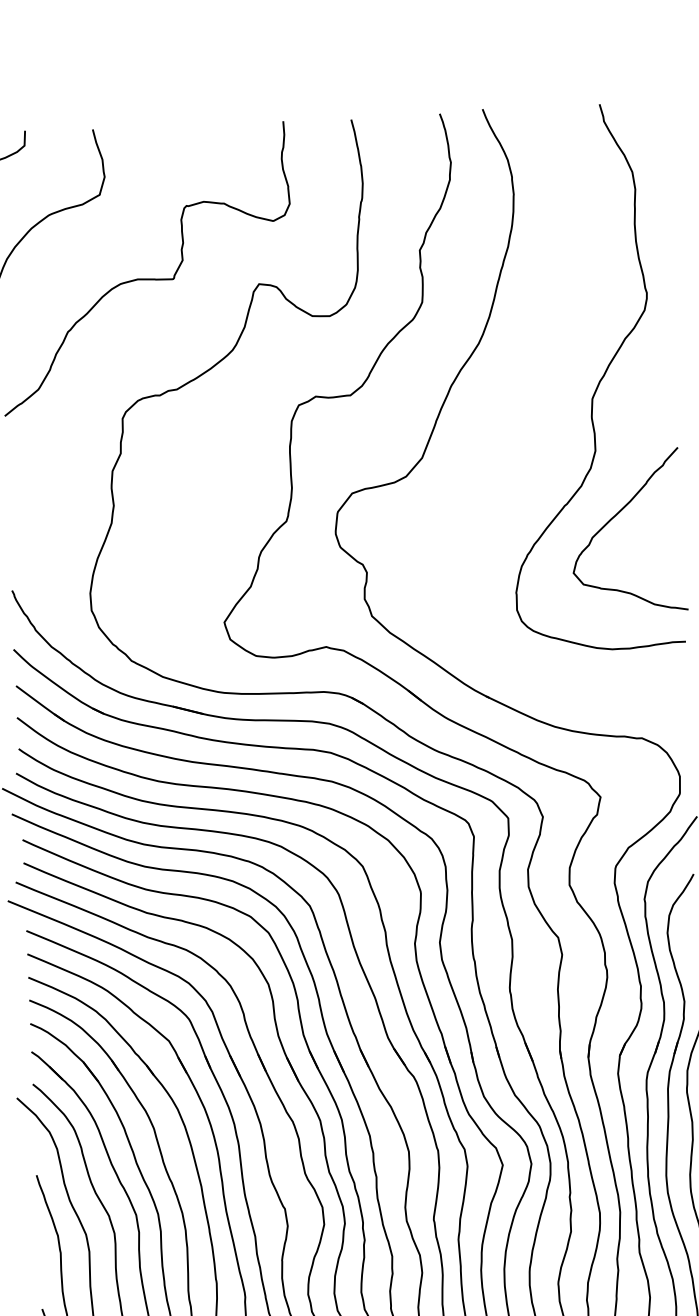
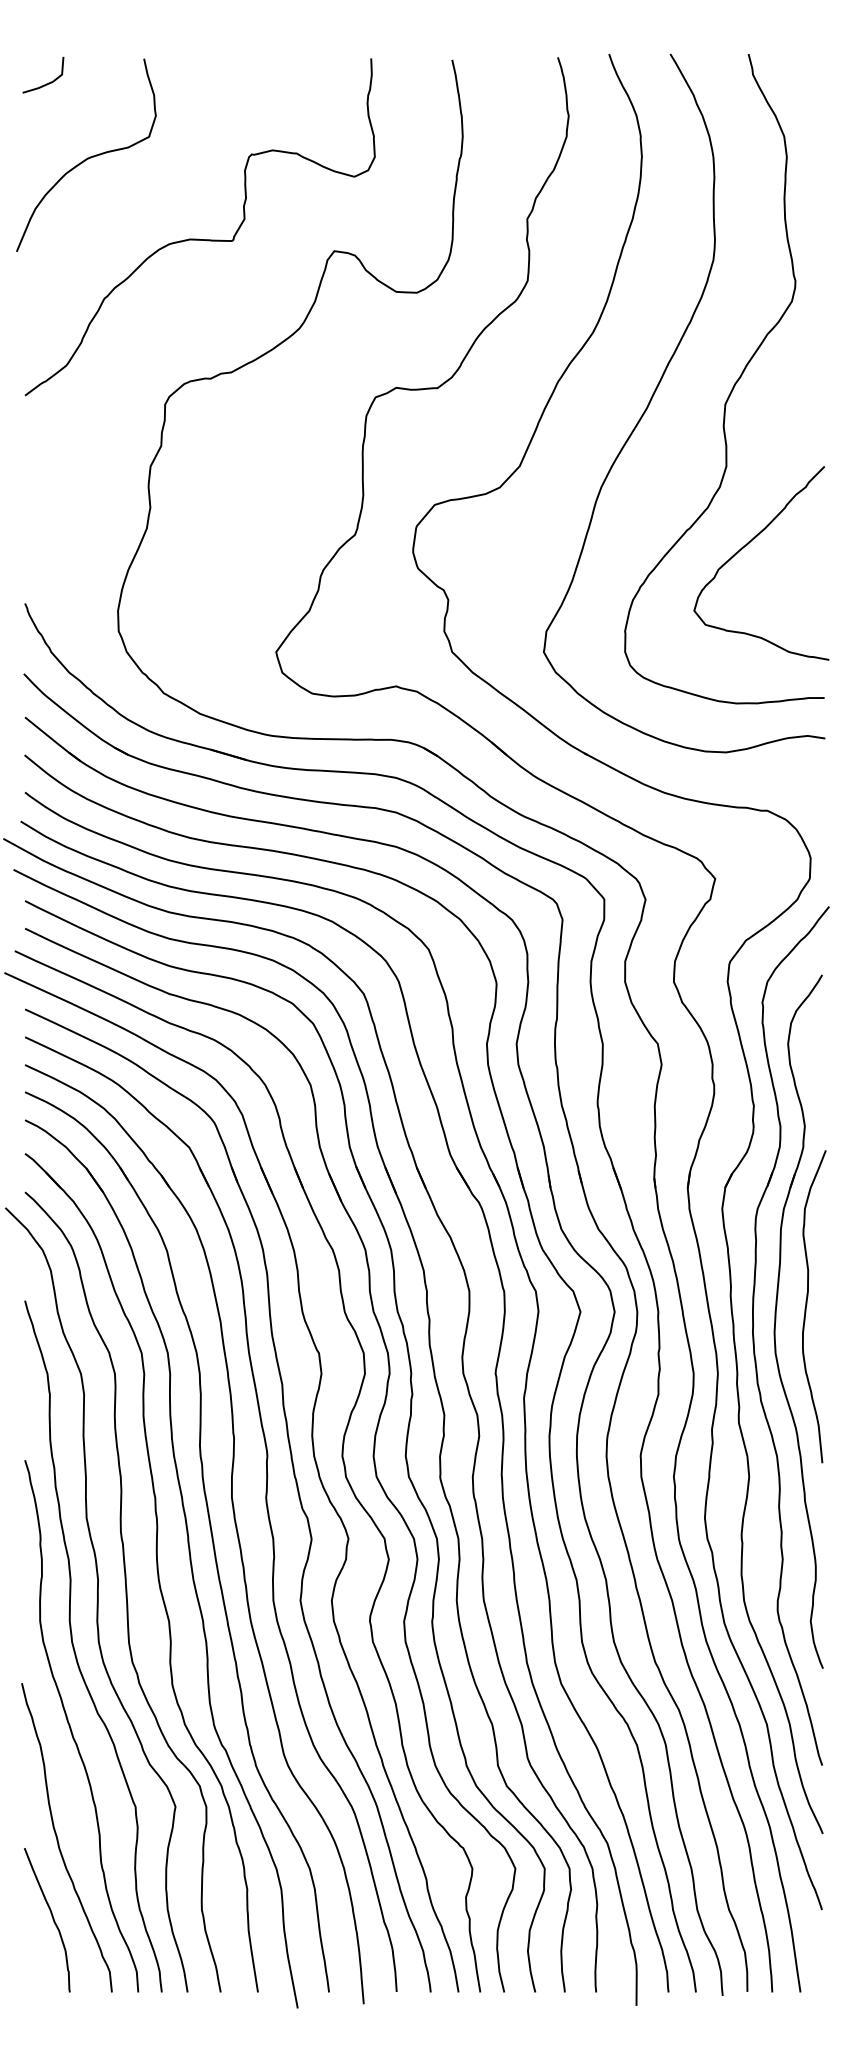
curve: (534, 389) -> (656, 390), added

